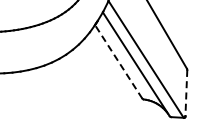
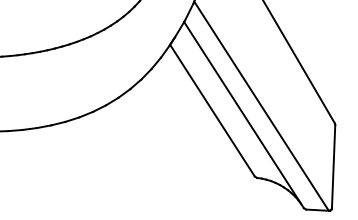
line: (118, 61) -> (212, 110), dashed -> solid
line: (186, 93) -> (333, 167), dashed -> solid

